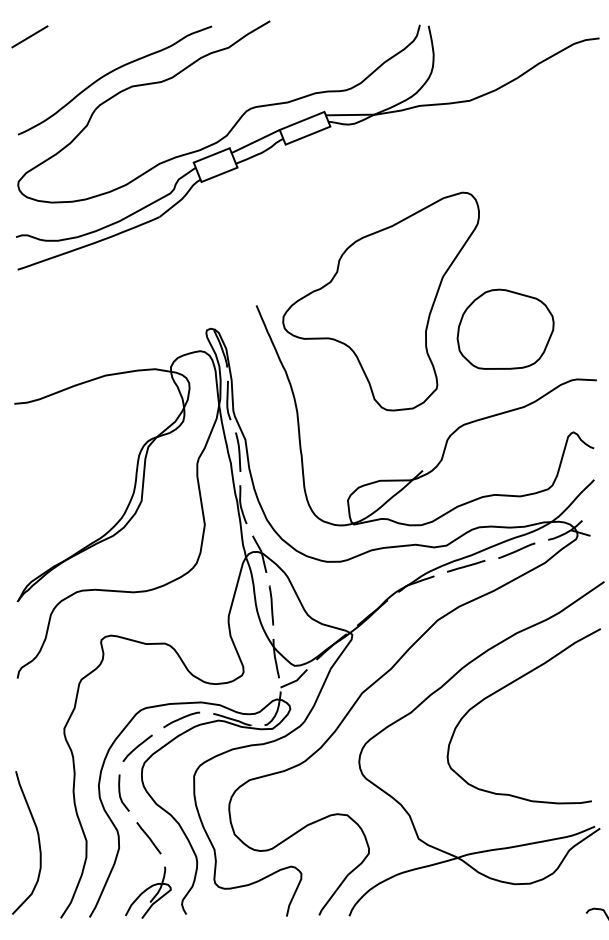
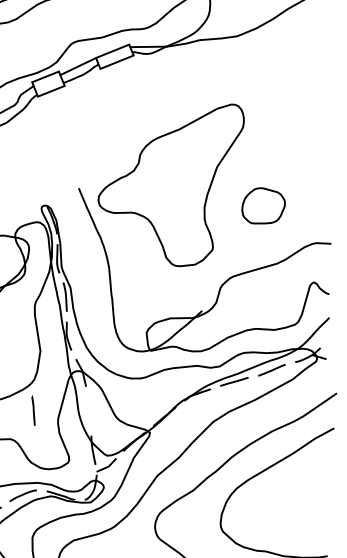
part: (505, 328) -> (263, 205), size x0.6
line: (271, 605) -> (33, 410), moved

